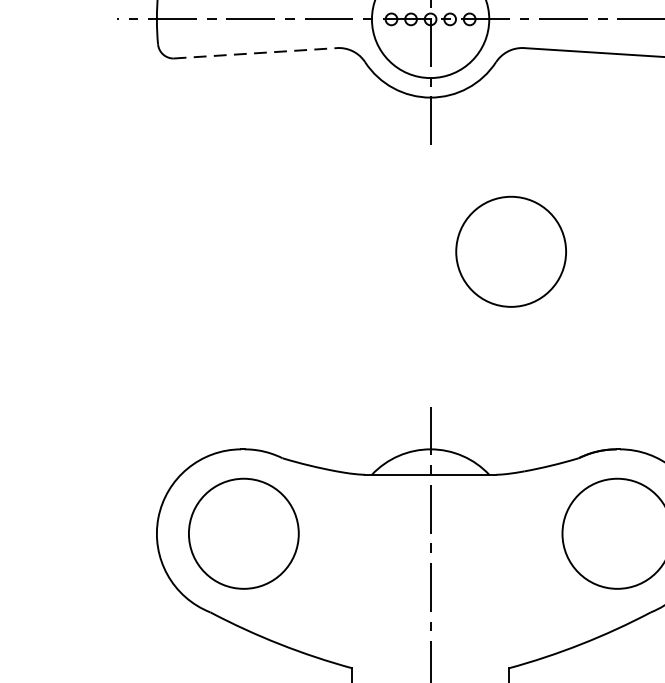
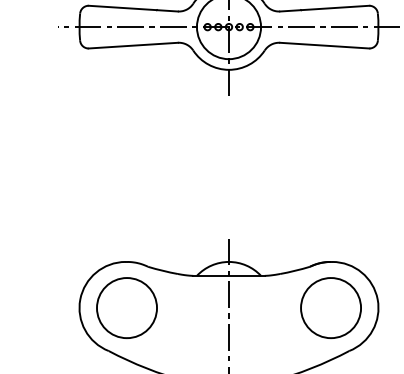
line: (255, 53) -> (133, 45), dashed -> solid
part: (510, 250) -> (272, 153), removed

